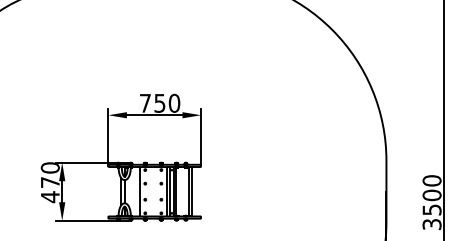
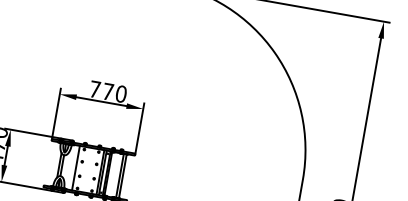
text: (159, 103) -> (107, 91), 750 -> 770

